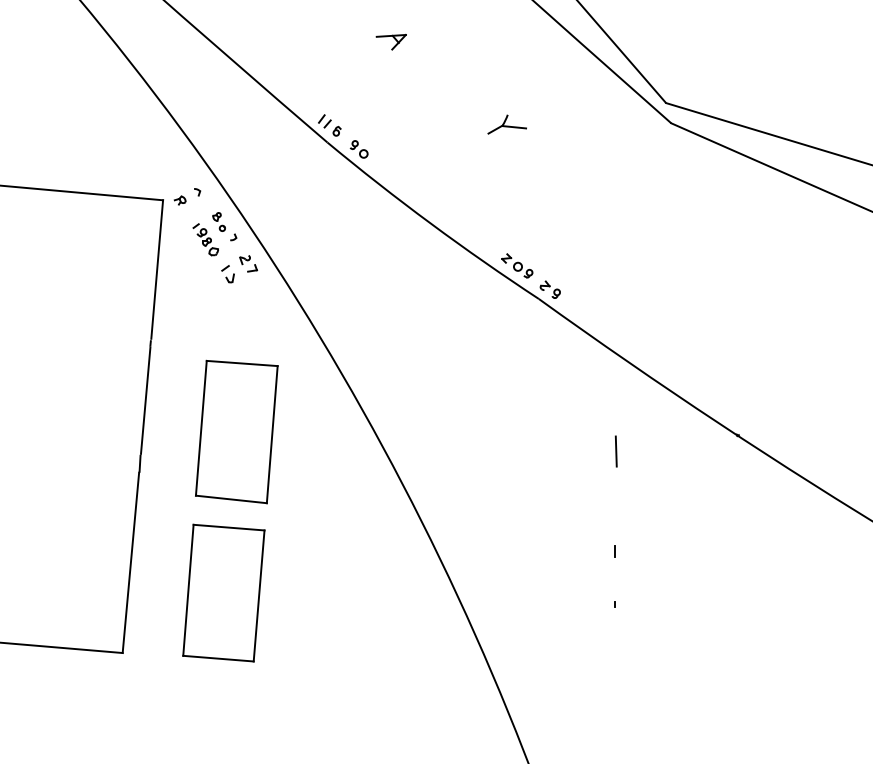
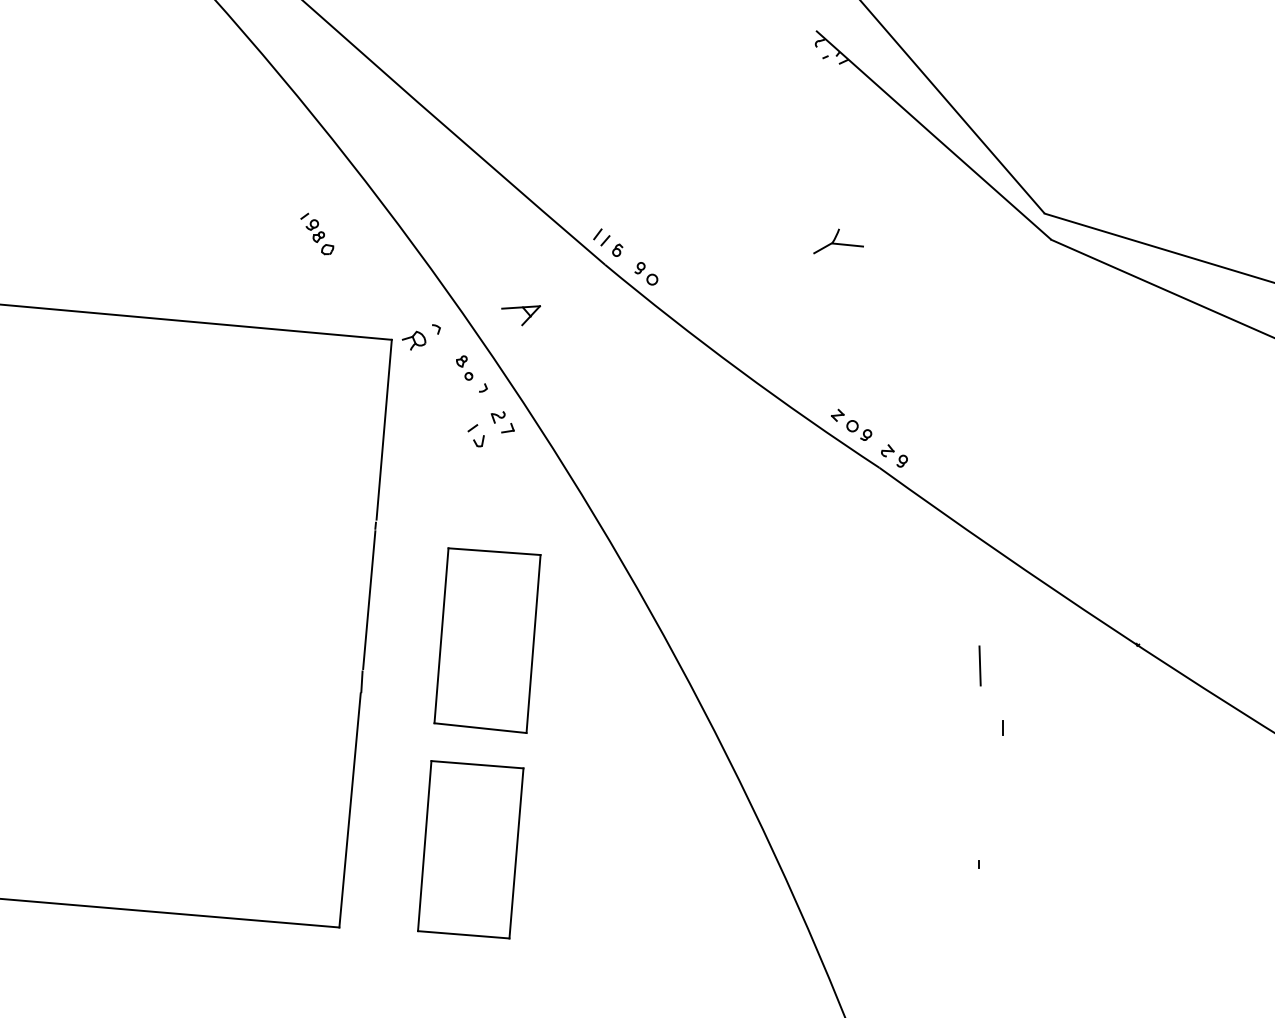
part: (391, 42) -> (521, 315), moved
part: (179, 200) -> (413, 339), size x1.6
part: (205, 239) -> (317, 233), moved
line: (614, 551) -> (1002, 727), moved

